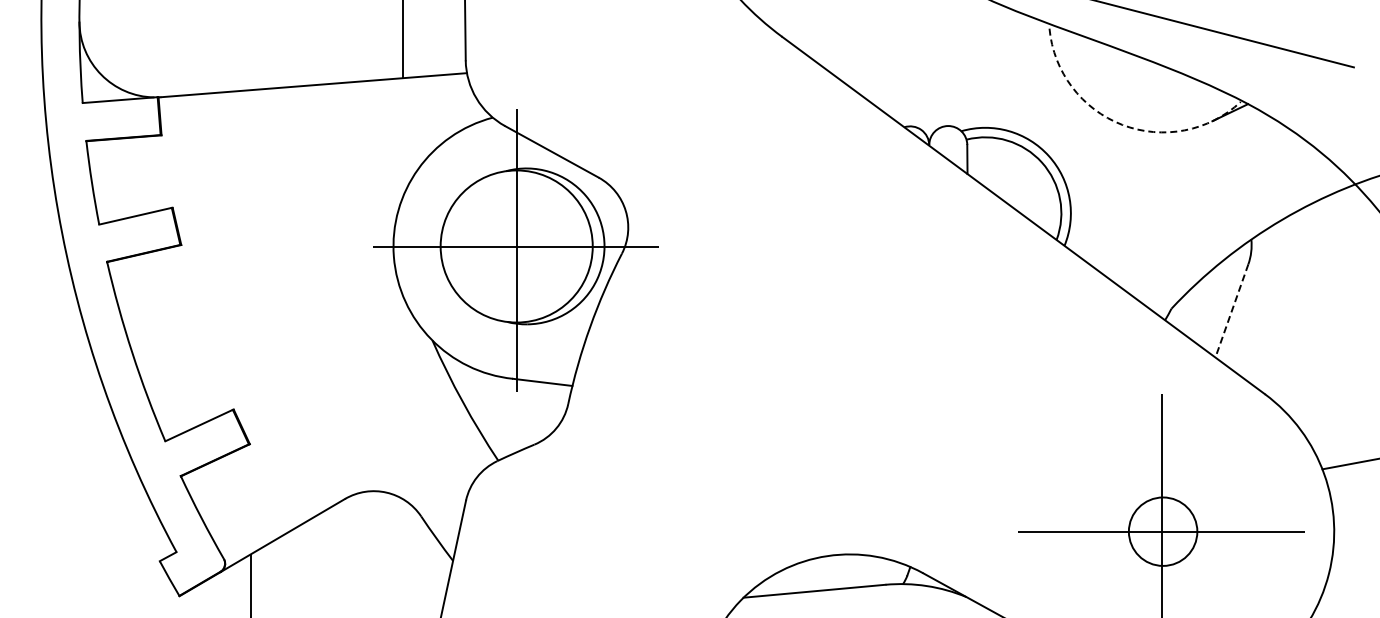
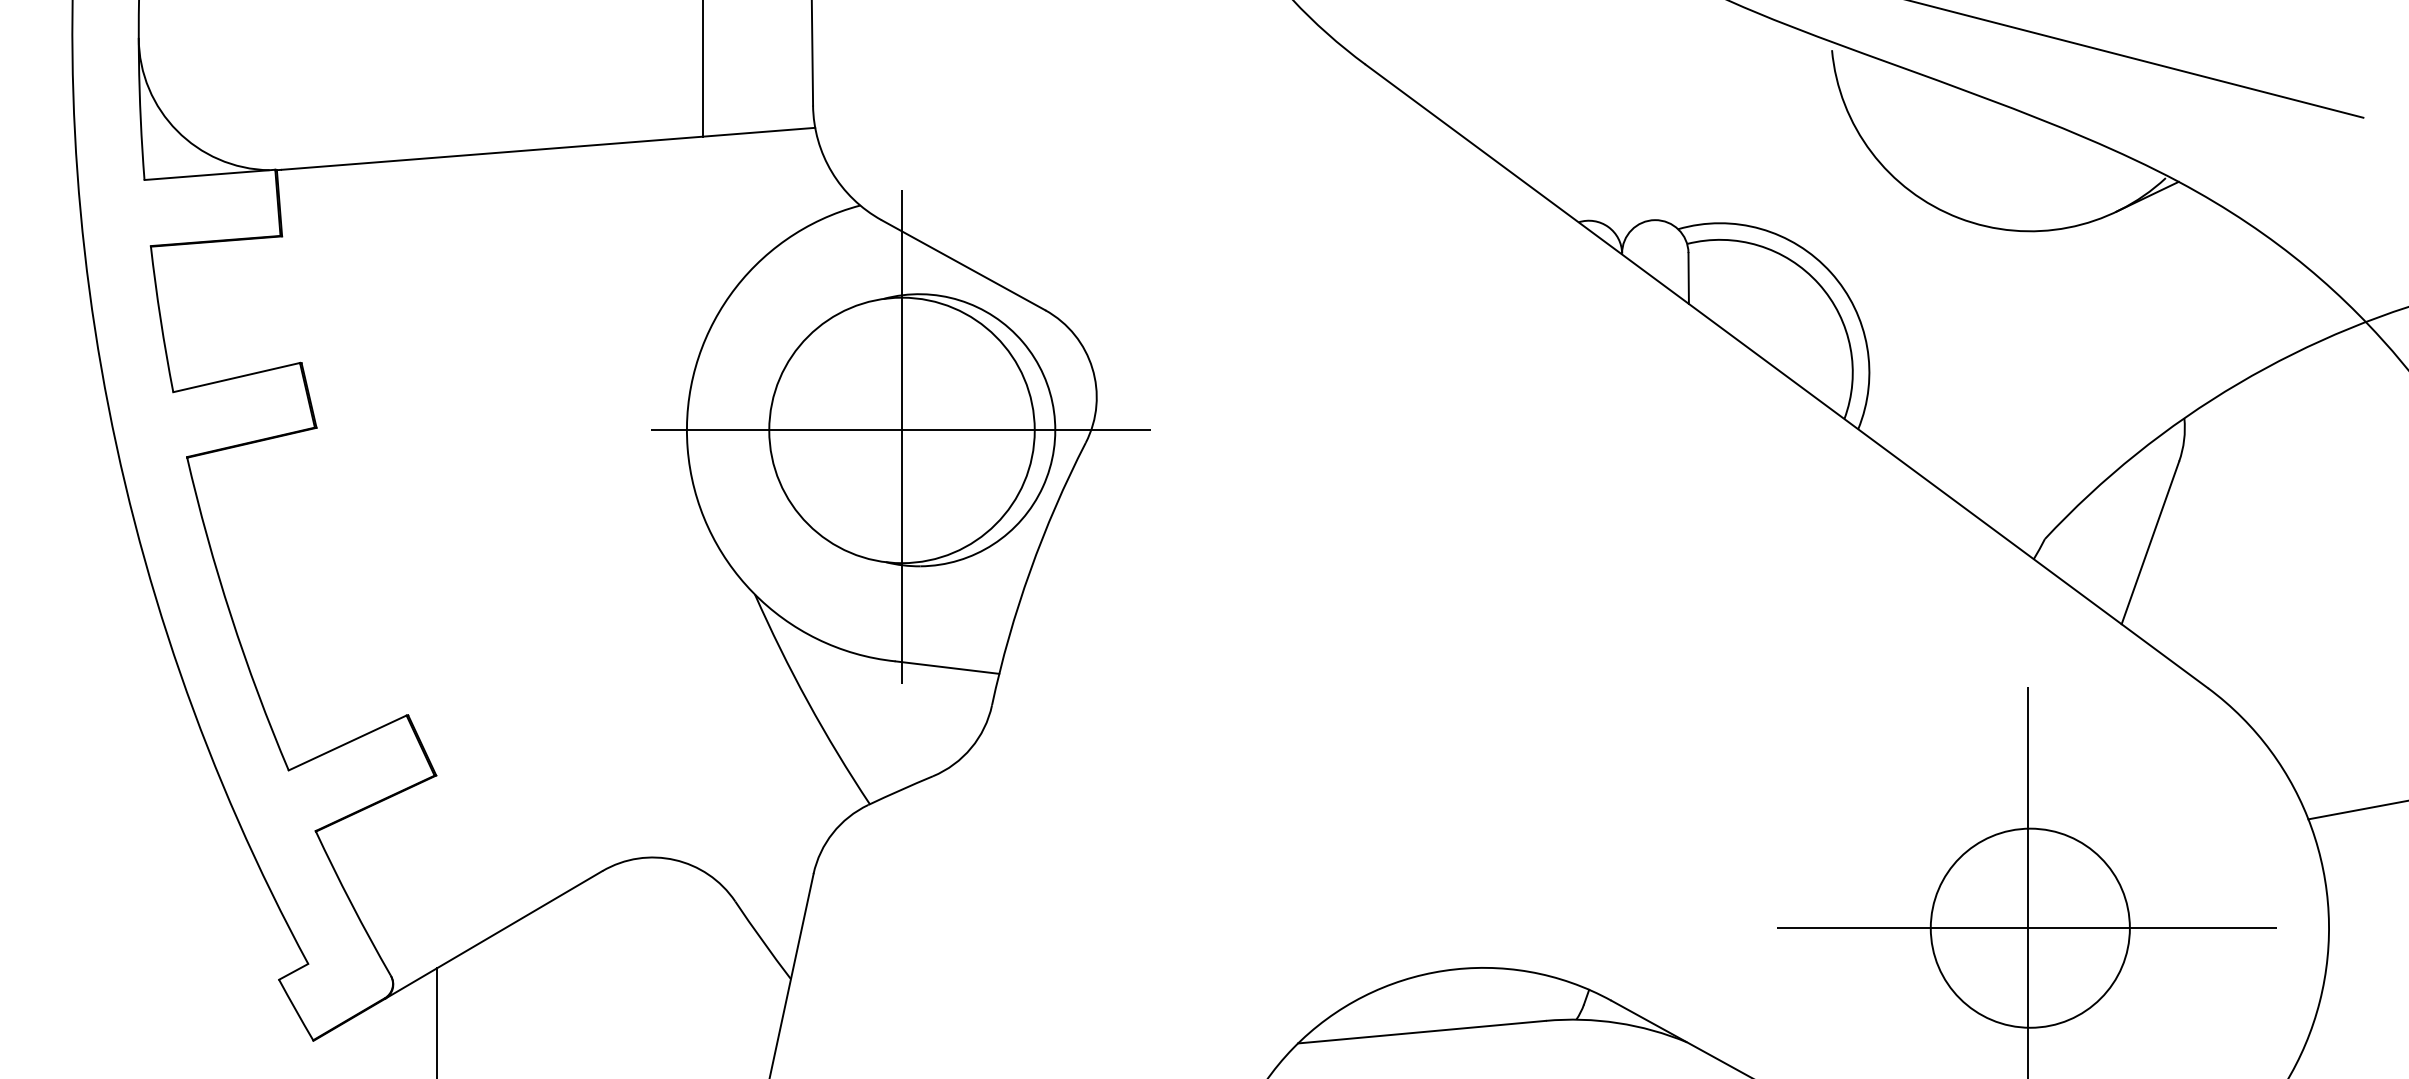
arc: (1122, 124) -> (1959, 217), dashed -> solid
line: (1231, 311) -> (2149, 543), dashed -> solid
circle: (1163, 531) -> (2030, 927), size x1.67

